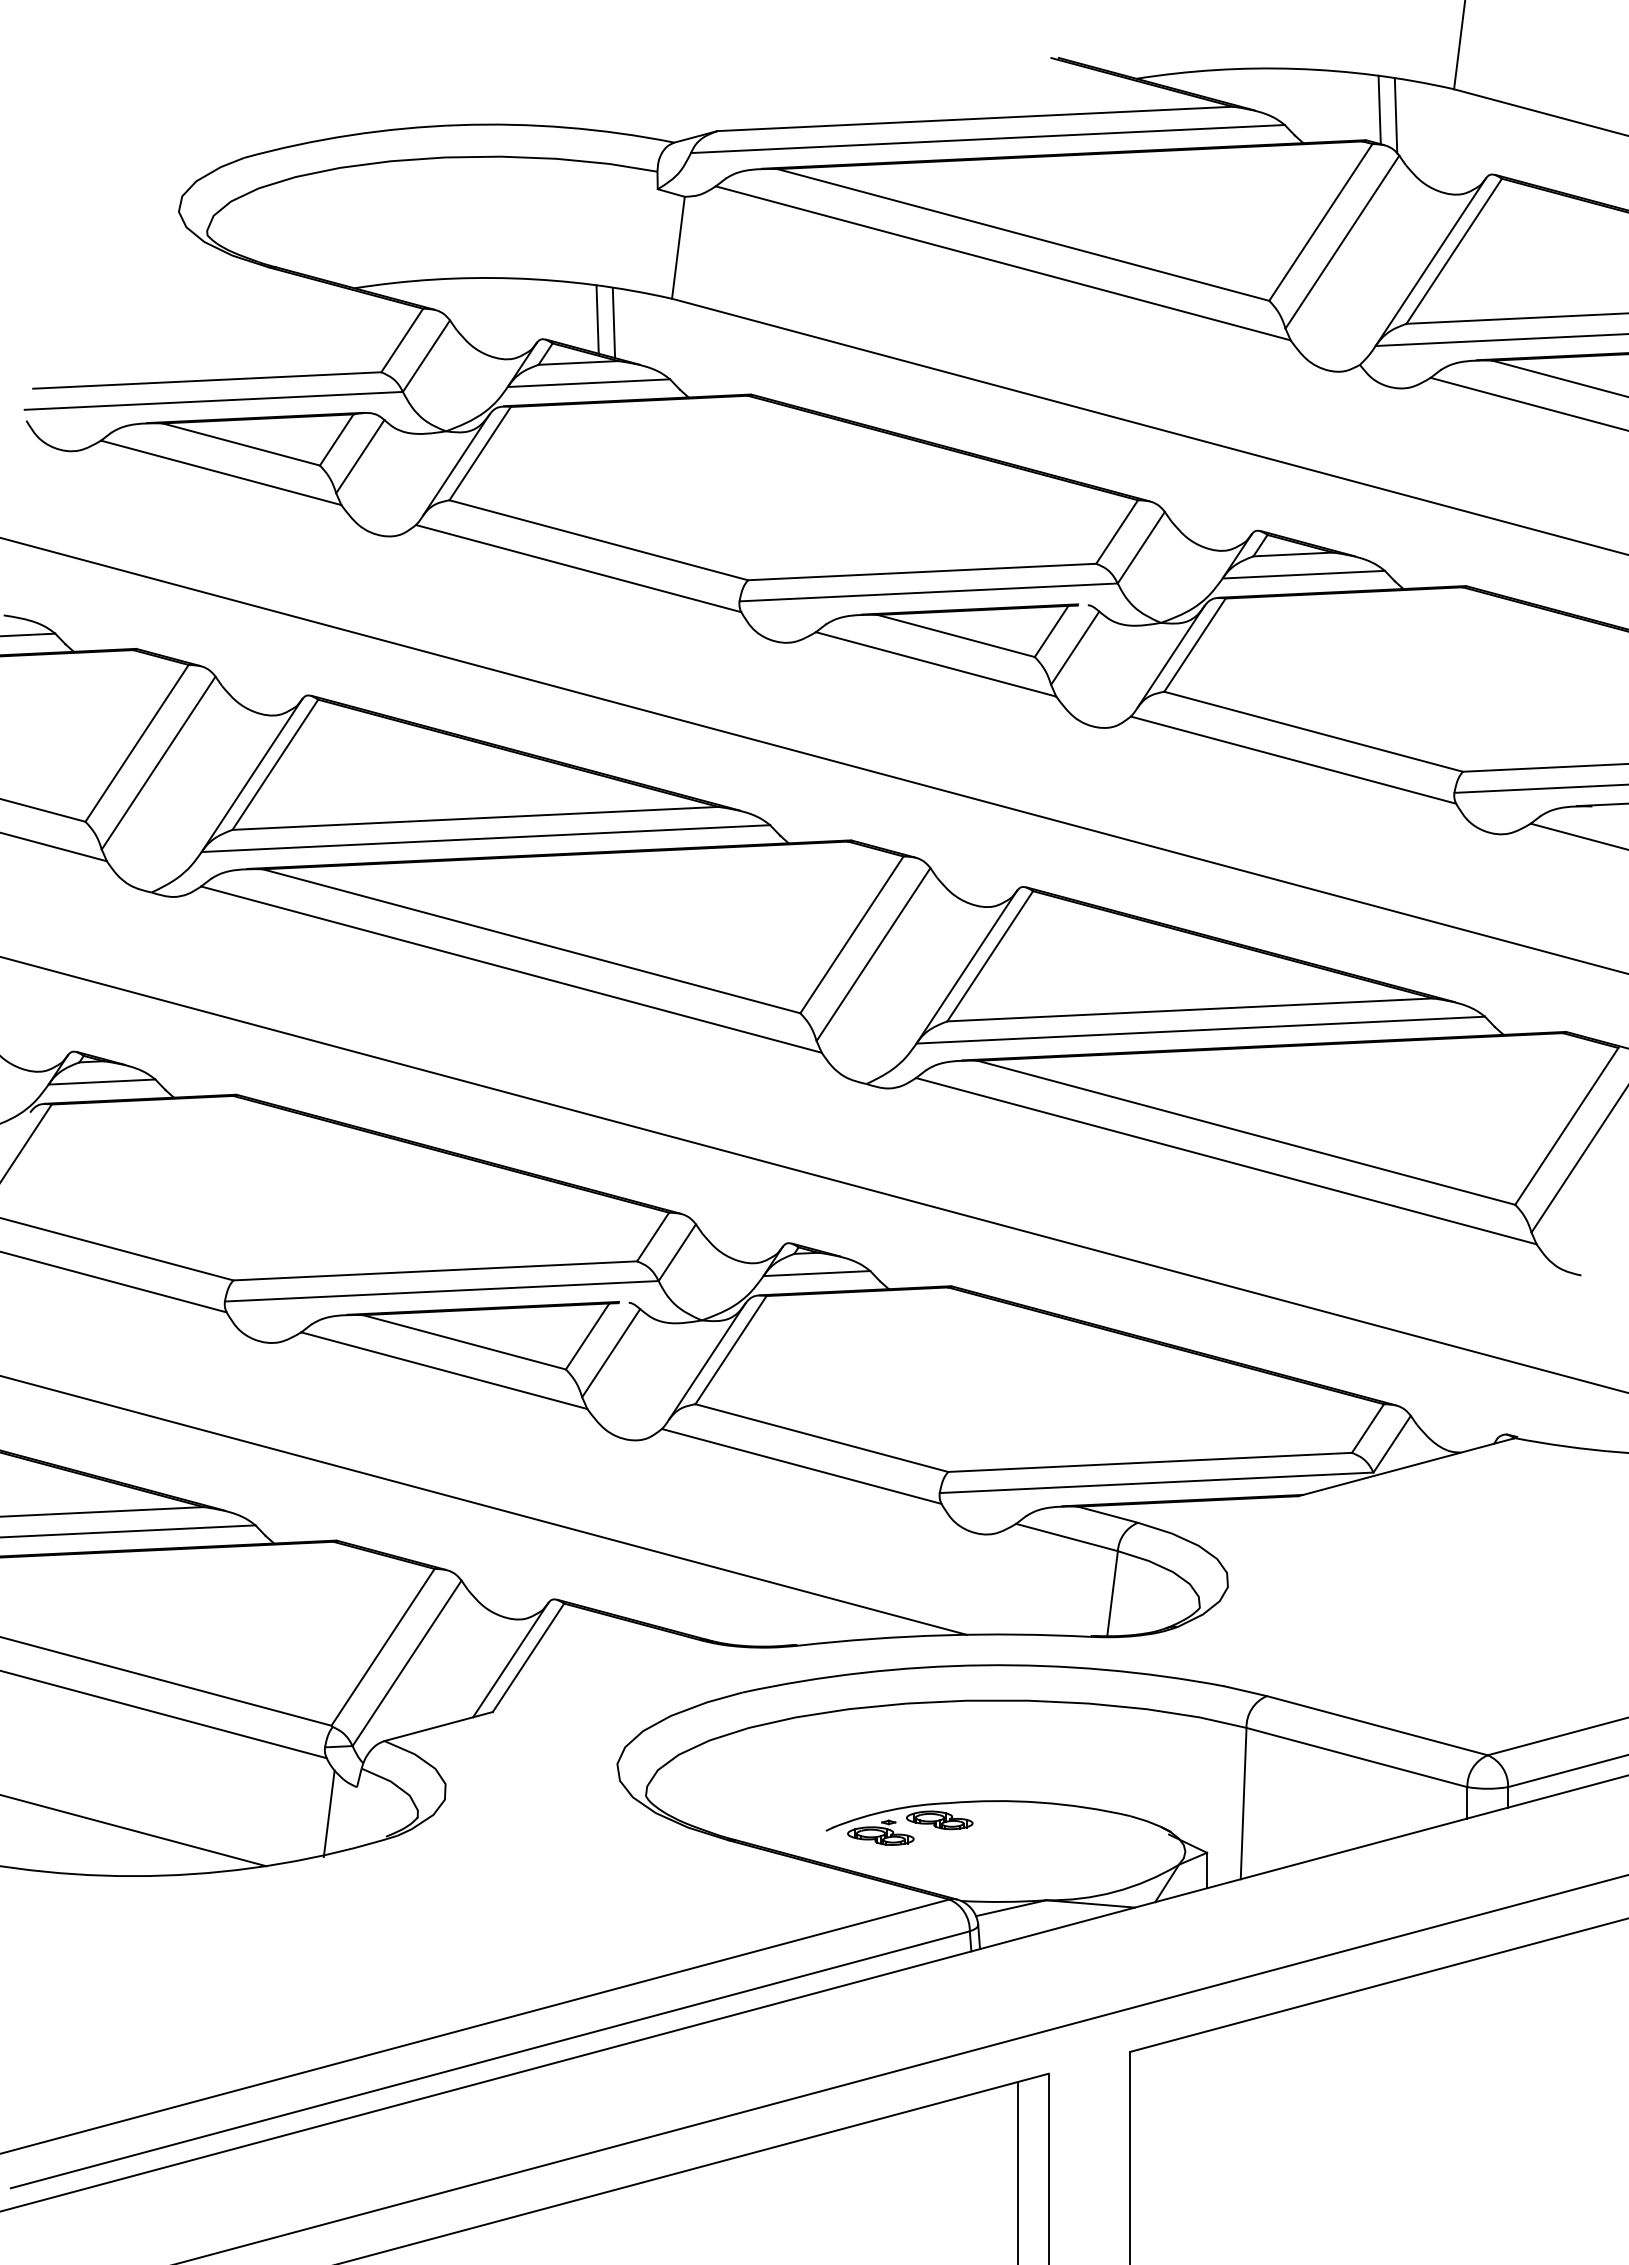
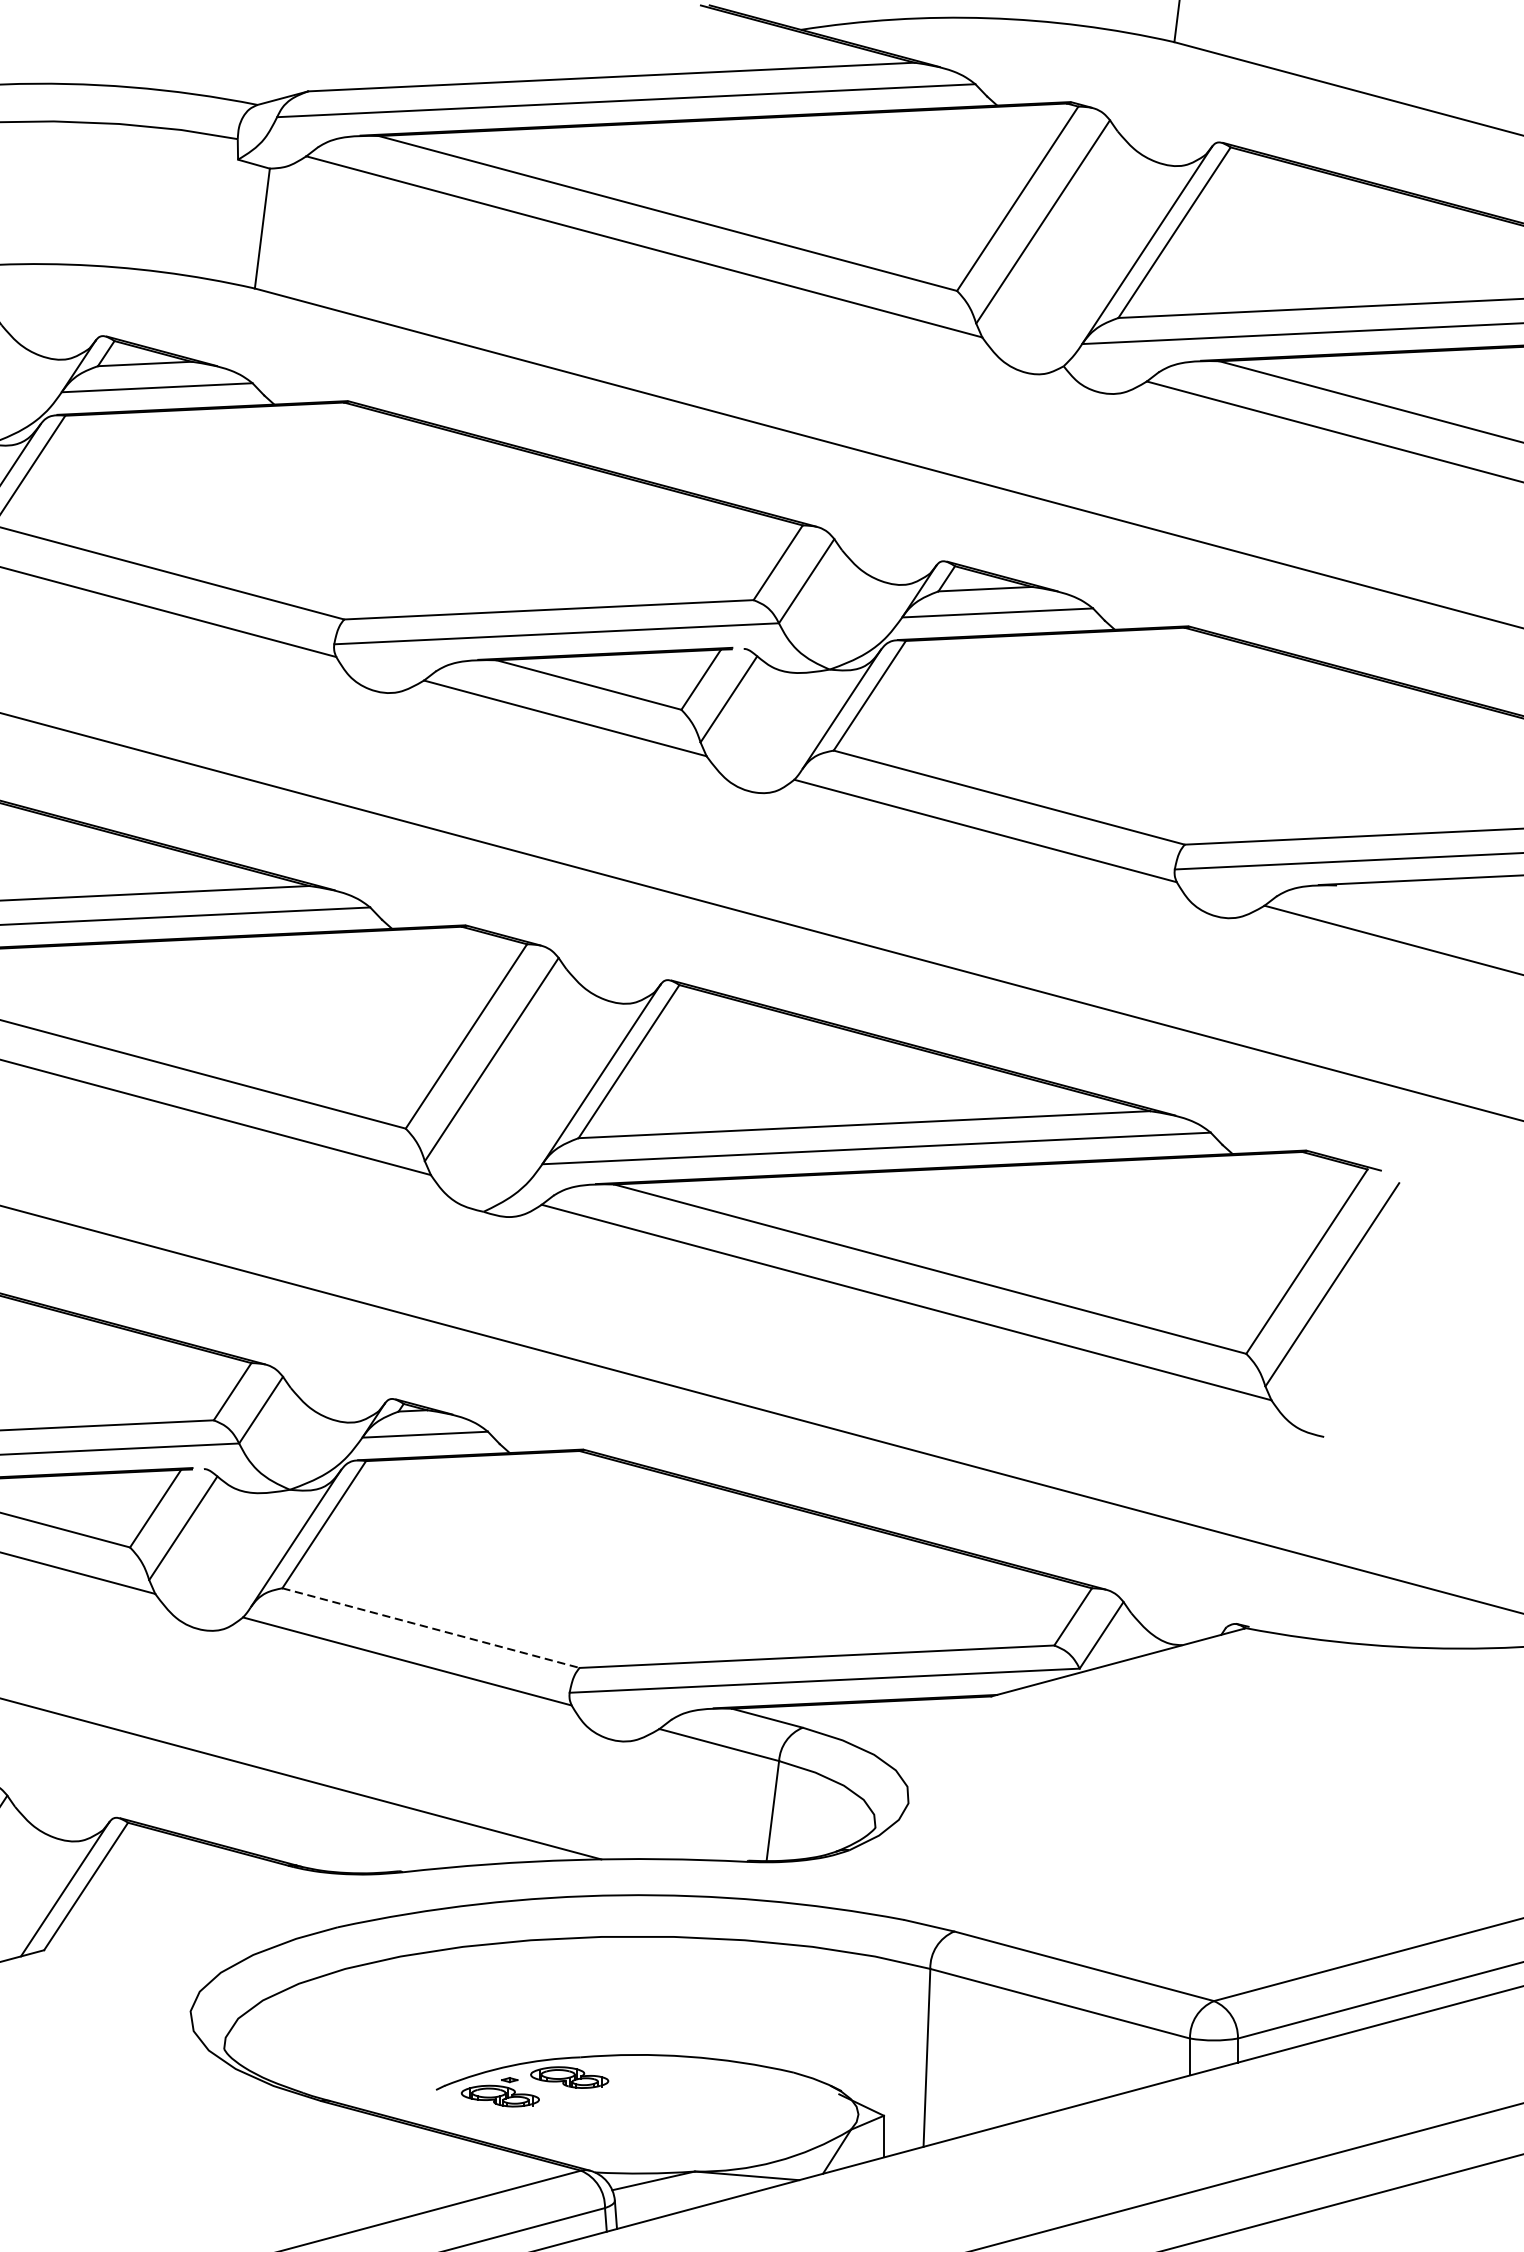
line: (1379, 109) -> (1086, 65), removed
line: (1395, 115) -> (1105, 73), removed
line: (597, 319) -> (167, 312), removed
line: (613, 323) -> (186, 317), removed
line: (821, 1438) -> (430, 1628), solid -> dashed

